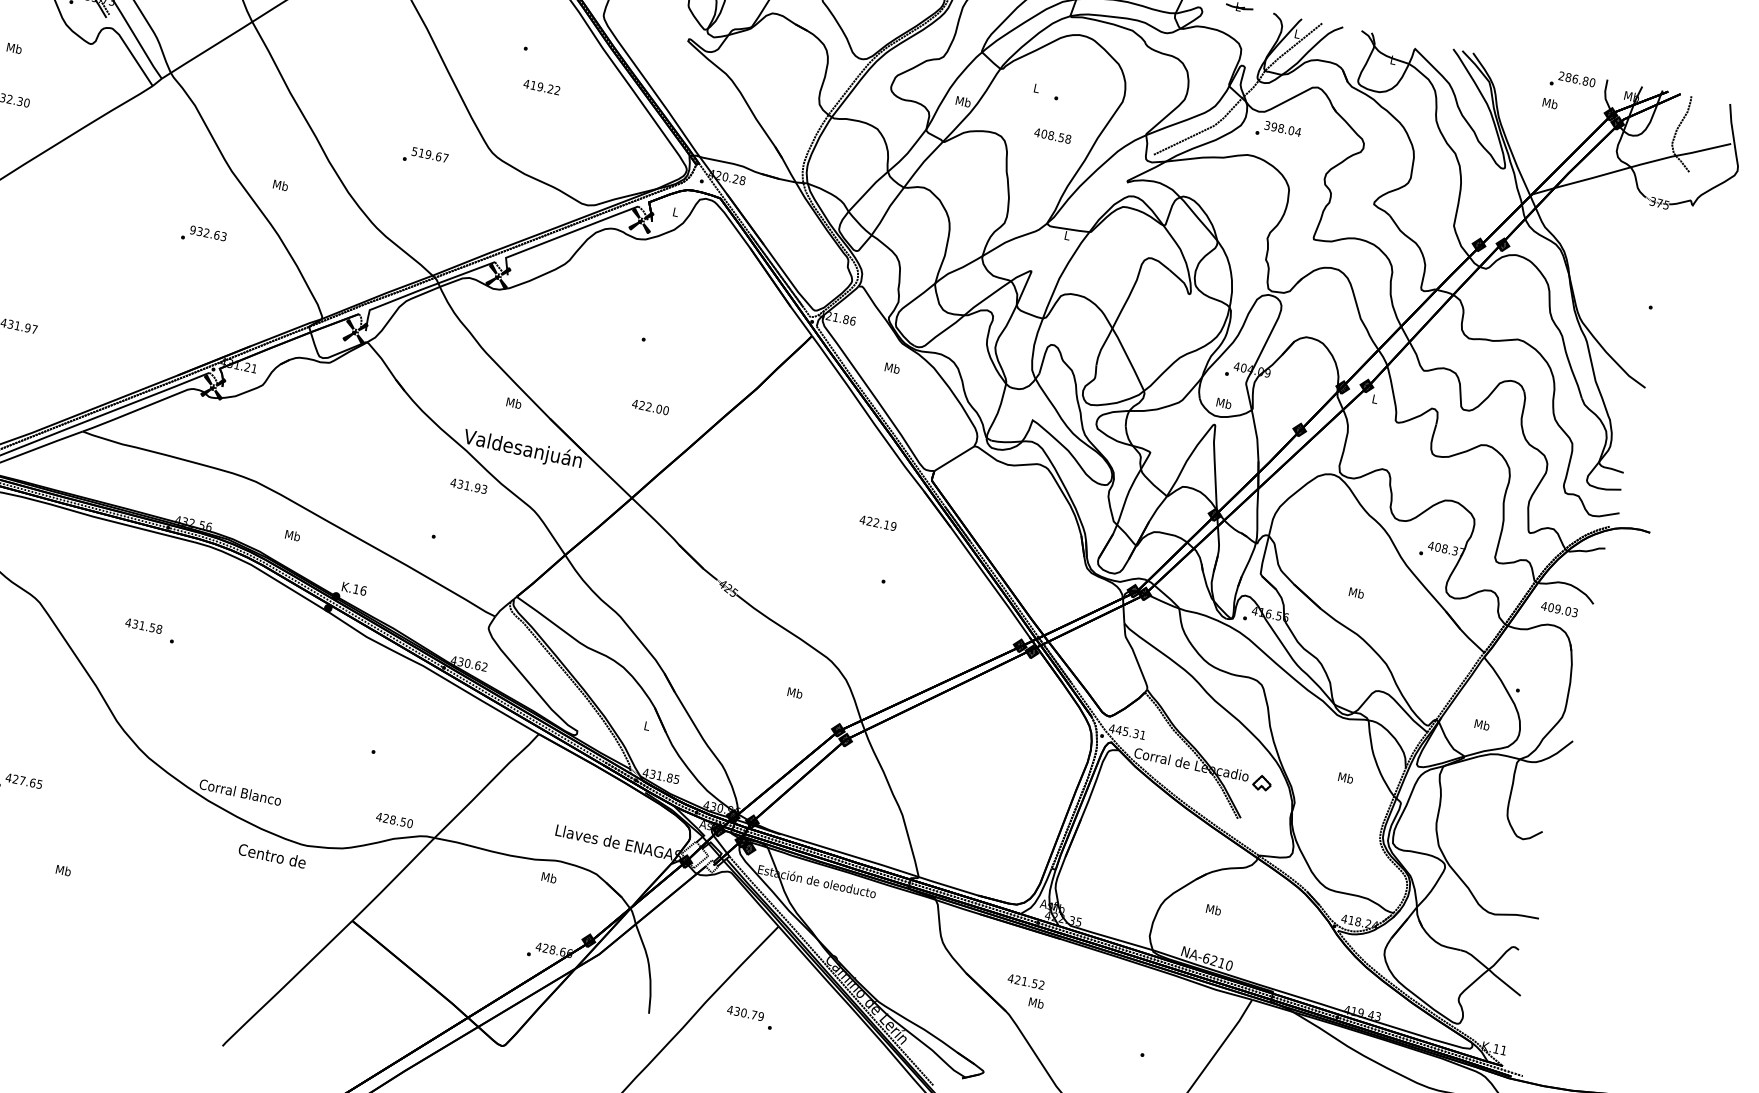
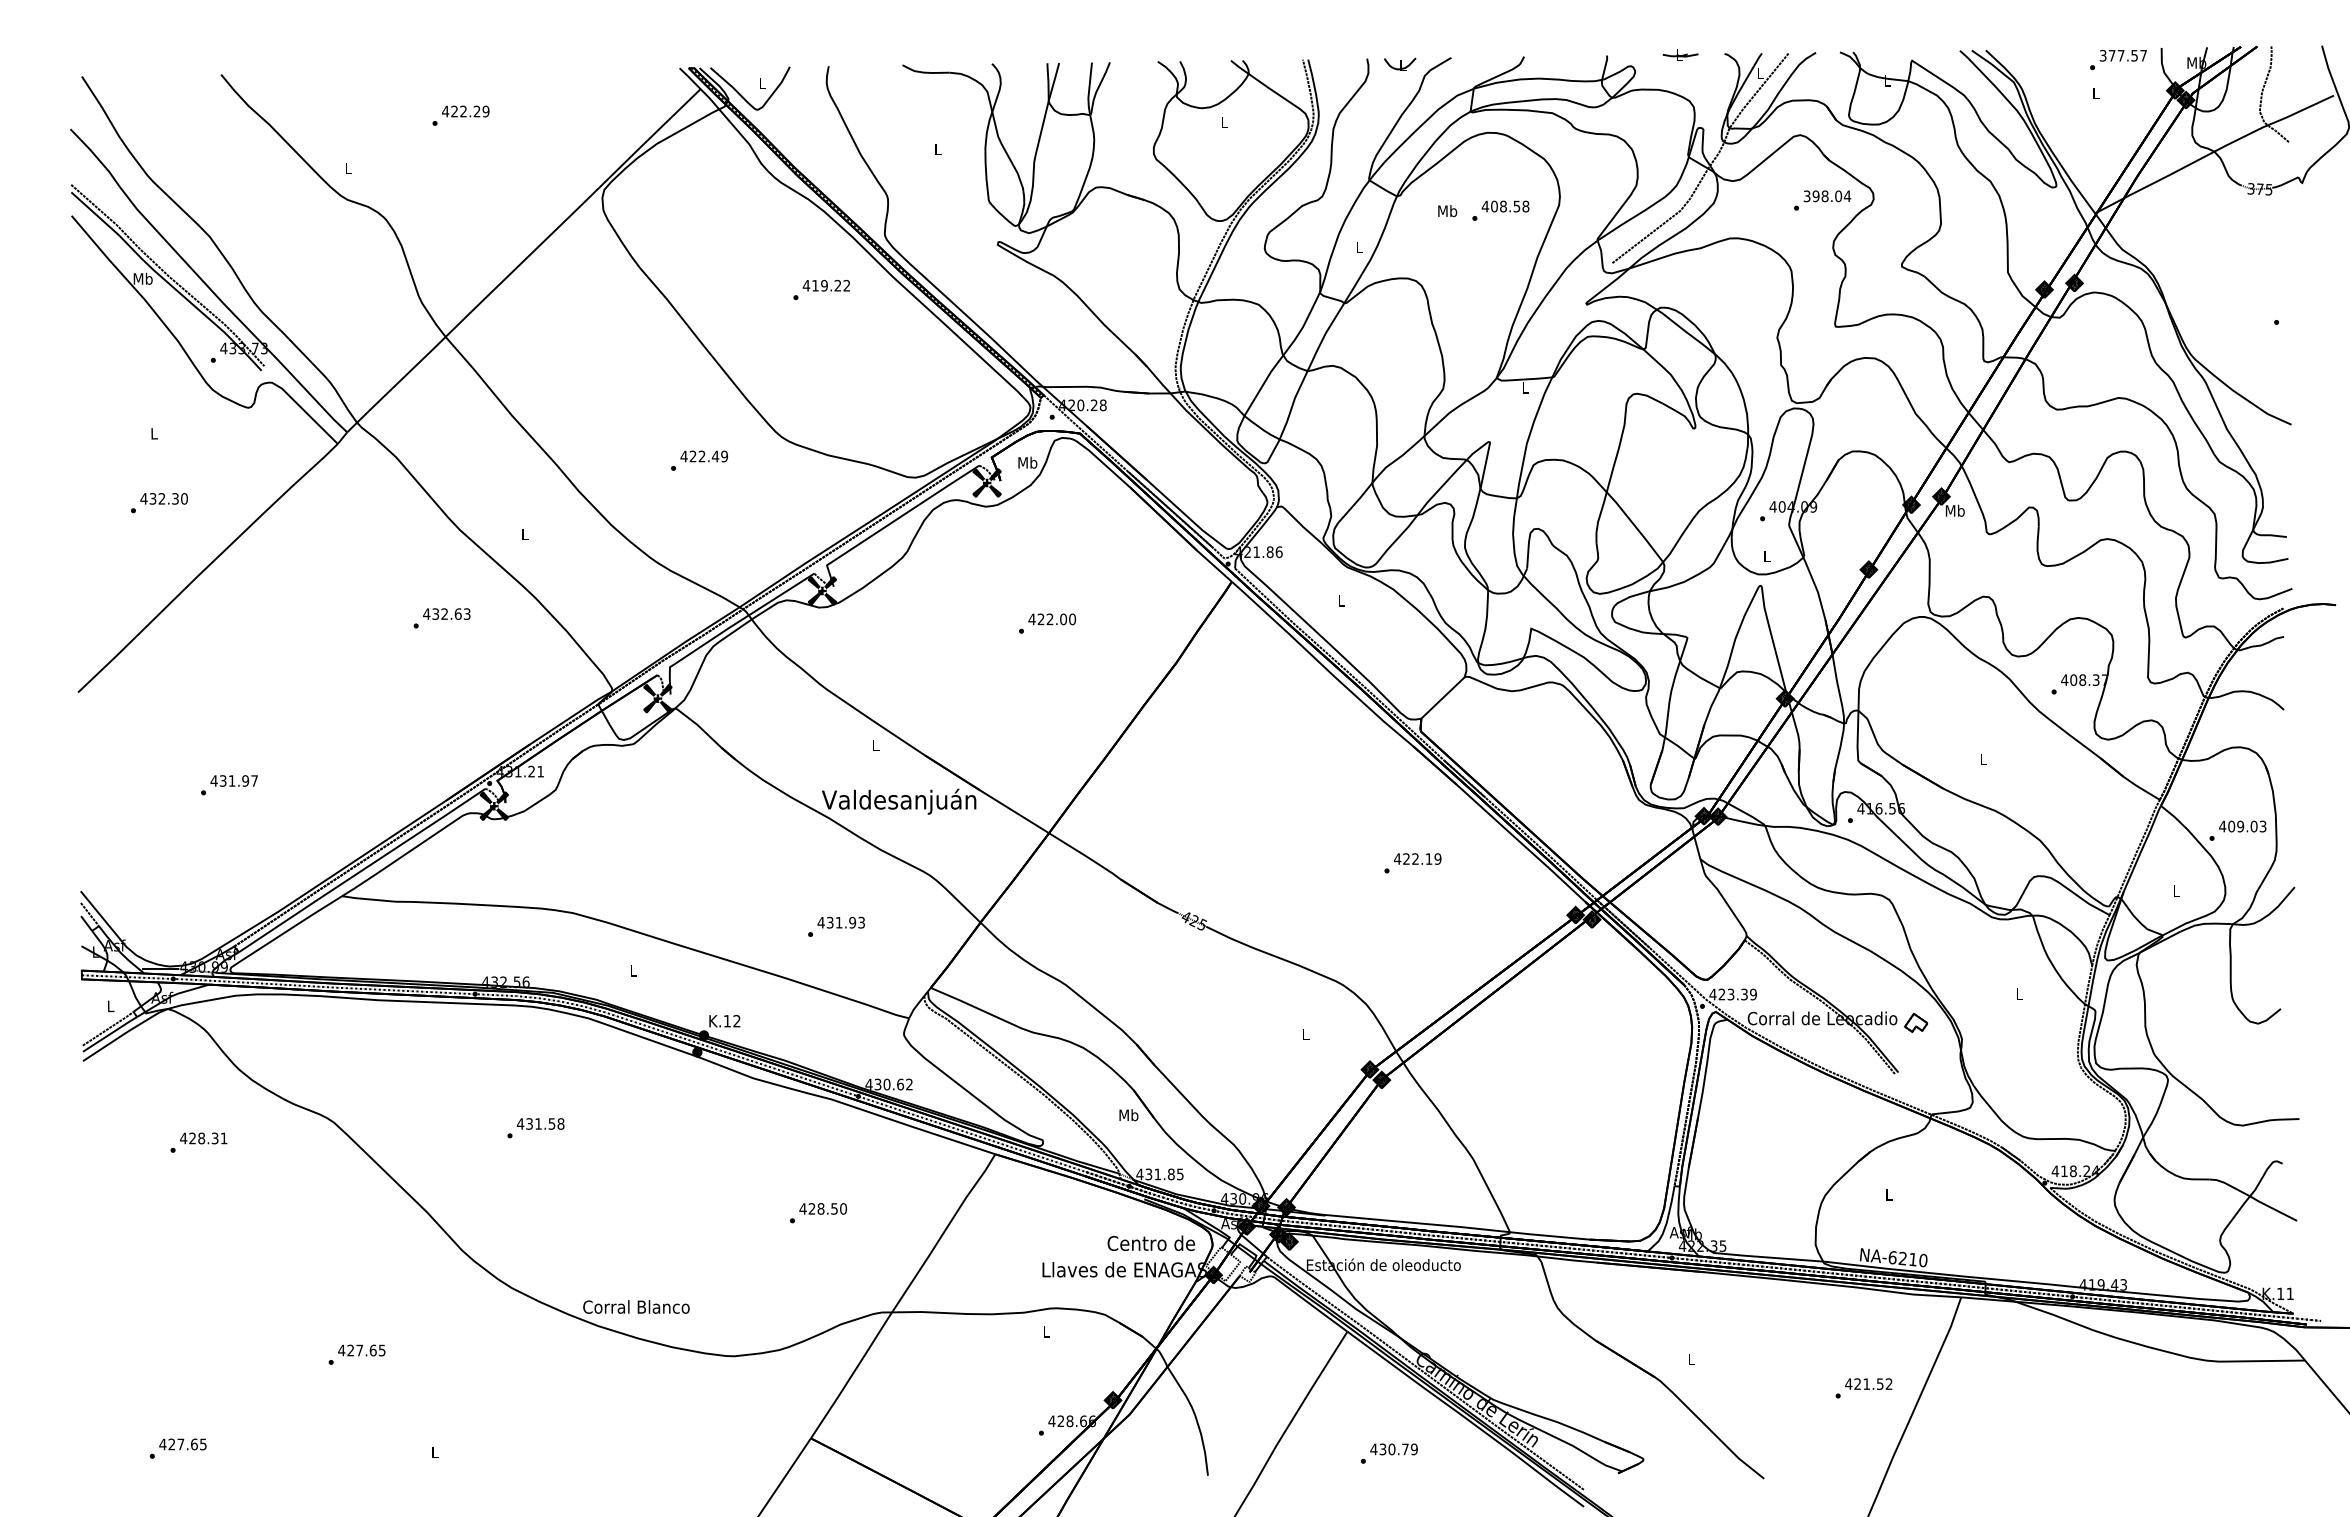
text: (13, 48) -> (153, 433), Mb -> L
text: (1577, 79) -> (2123, 55), 286.80 -> 377.57
text: (541, 86) -> (825, 285), moved
text: (1036, 88) -> (1447, 211), L -> Mb
text: (963, 101) -> (1359, 247), Mb -> L
text: (1549, 103) -> (2095, 93), Mb -> L
text: (1278, 131) -> (1822, 200), moved
text: (1052, 135) -> (1505, 206), moved
text: (430, 155) -> (704, 456), 519.67 -> 422.49
text: (280, 185) -> (524, 534), Mb -> L
text: (675, 211) -> (1027, 462), L -> Mb
text: (192, 229) -> (426, 613), 932.63 -> 432.63
text: (892, 368) -> (1341, 600), Mb -> L
text: (1374, 398) -> (1954, 510), L -> Mb
text: (513, 403) -> (875, 745), Mb -> L
text: (1223, 403) -> (1766, 556), Mb -> L
text: (650, 407) -> (1052, 619), moved
text: (468, 485) -> (840, 922), moved
text: (878, 522) -> (1417, 858), moved
text: (292, 535) -> (633, 970), Mb -> L
text: (363, 590) -> (736, 1020), K.16 -> K.12
text: (1356, 593) -> (1983, 759), Mb -> L
text: (1559, 609) -> (2242, 826), moved
text: (143, 625) -> (540, 1123), moved
text: (794, 693) -> (1305, 1034), Mb -> L
text: (1482, 725) -> (2176, 891), Mb -> L
text: (646, 726) -> (1128, 1115), L -> Mb
text: (1130, 732) -> (1737, 994), 445.31 -> 423.39
text: (1345, 777) -> (2019, 993), Mb -> L
text: (394, 819) -> (822, 1208), moved
text: (271, 855) -> (1150, 1242), moved
text: (63, 870) -> (434, 1452), Mb -> L
text: (549, 877) -> (1046, 1331), Mb -> L
text: (1213, 909) -> (1888, 1194), Mb -> L
text: (1026, 981) -> (1868, 1383), moved
text: (1036, 1003) -> (1691, 1359), Mb -> L
text: (745, 1013) -> (1393, 1449), moved

